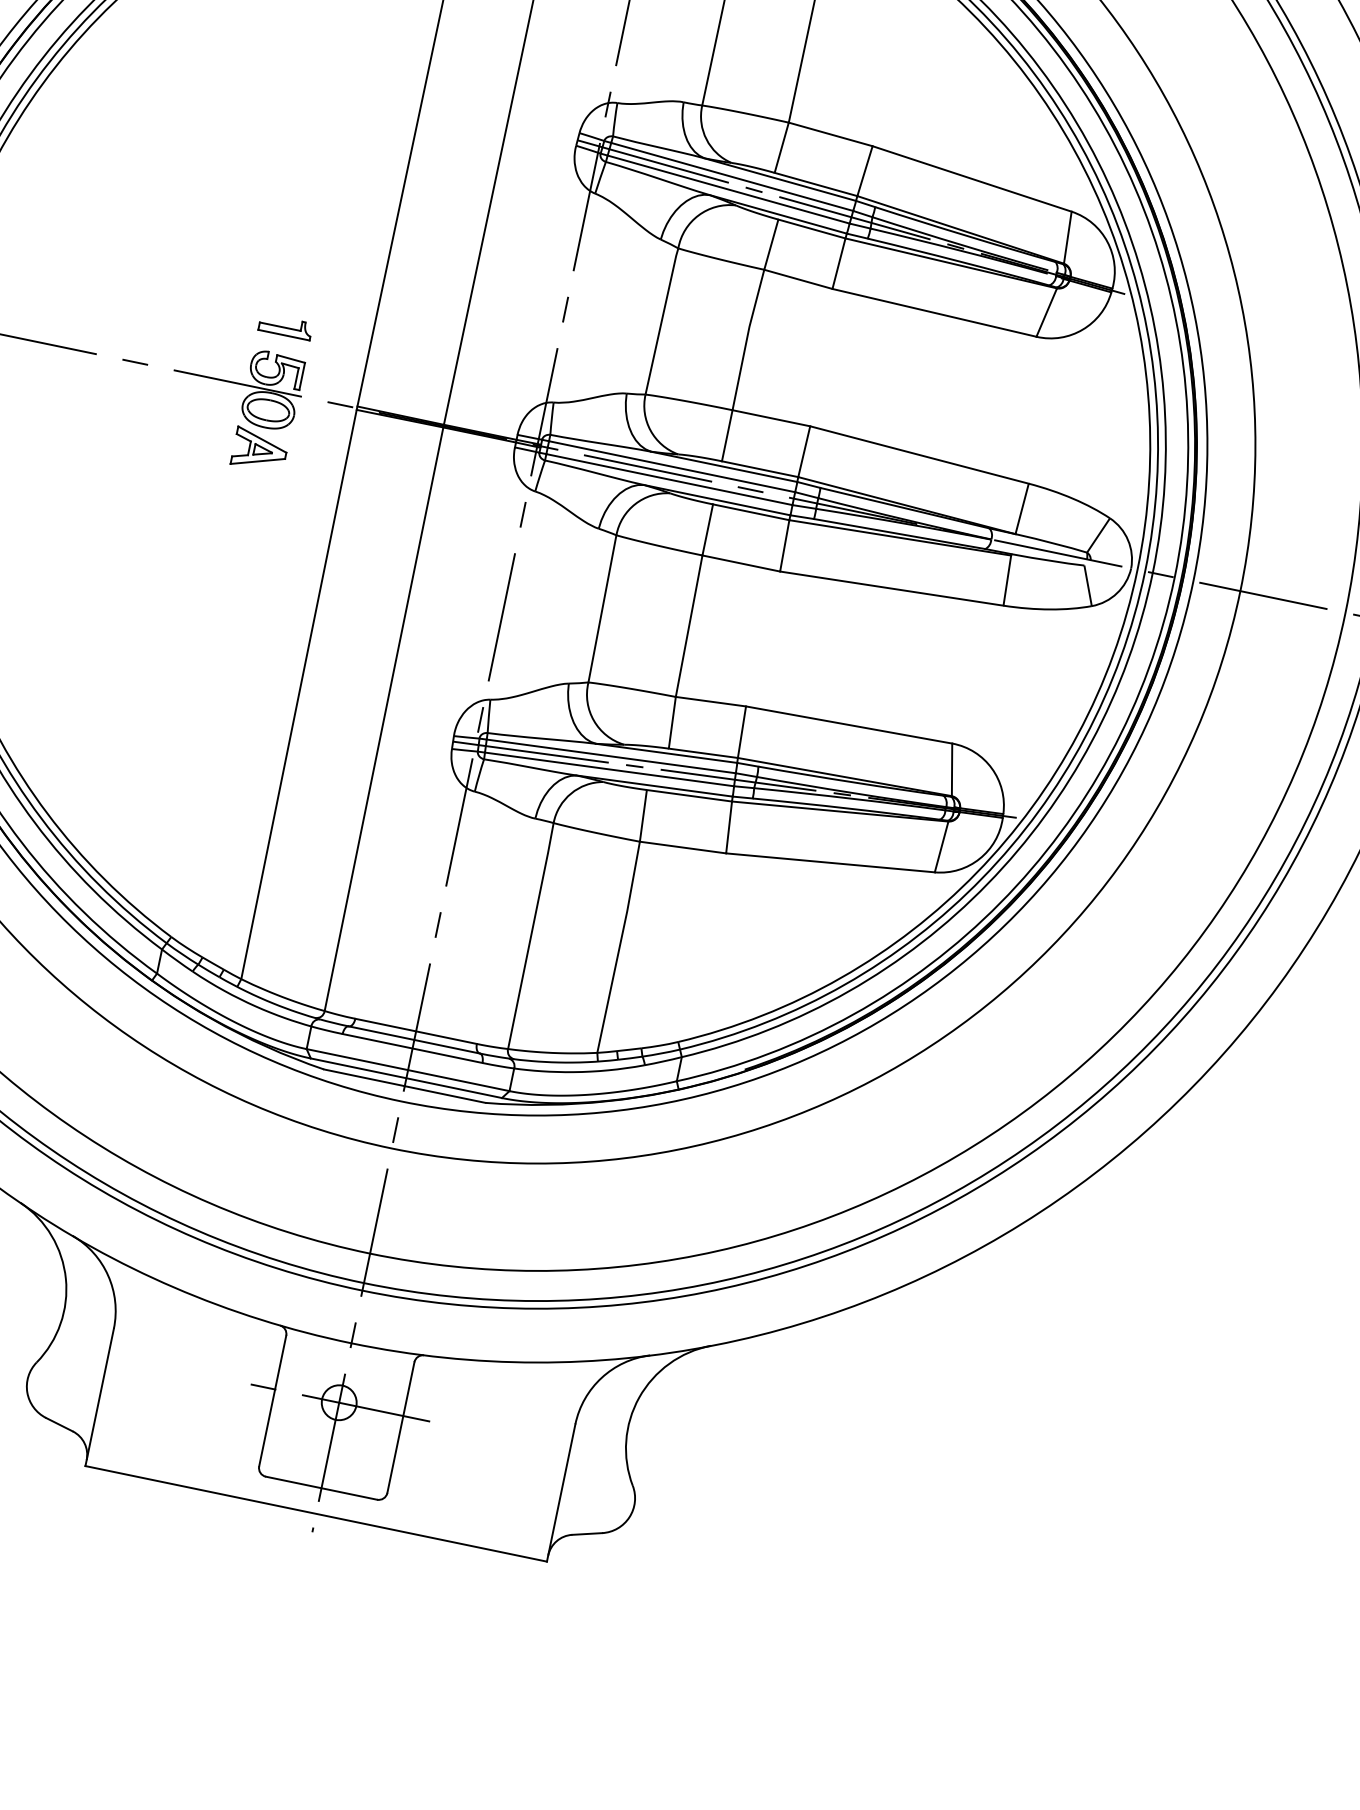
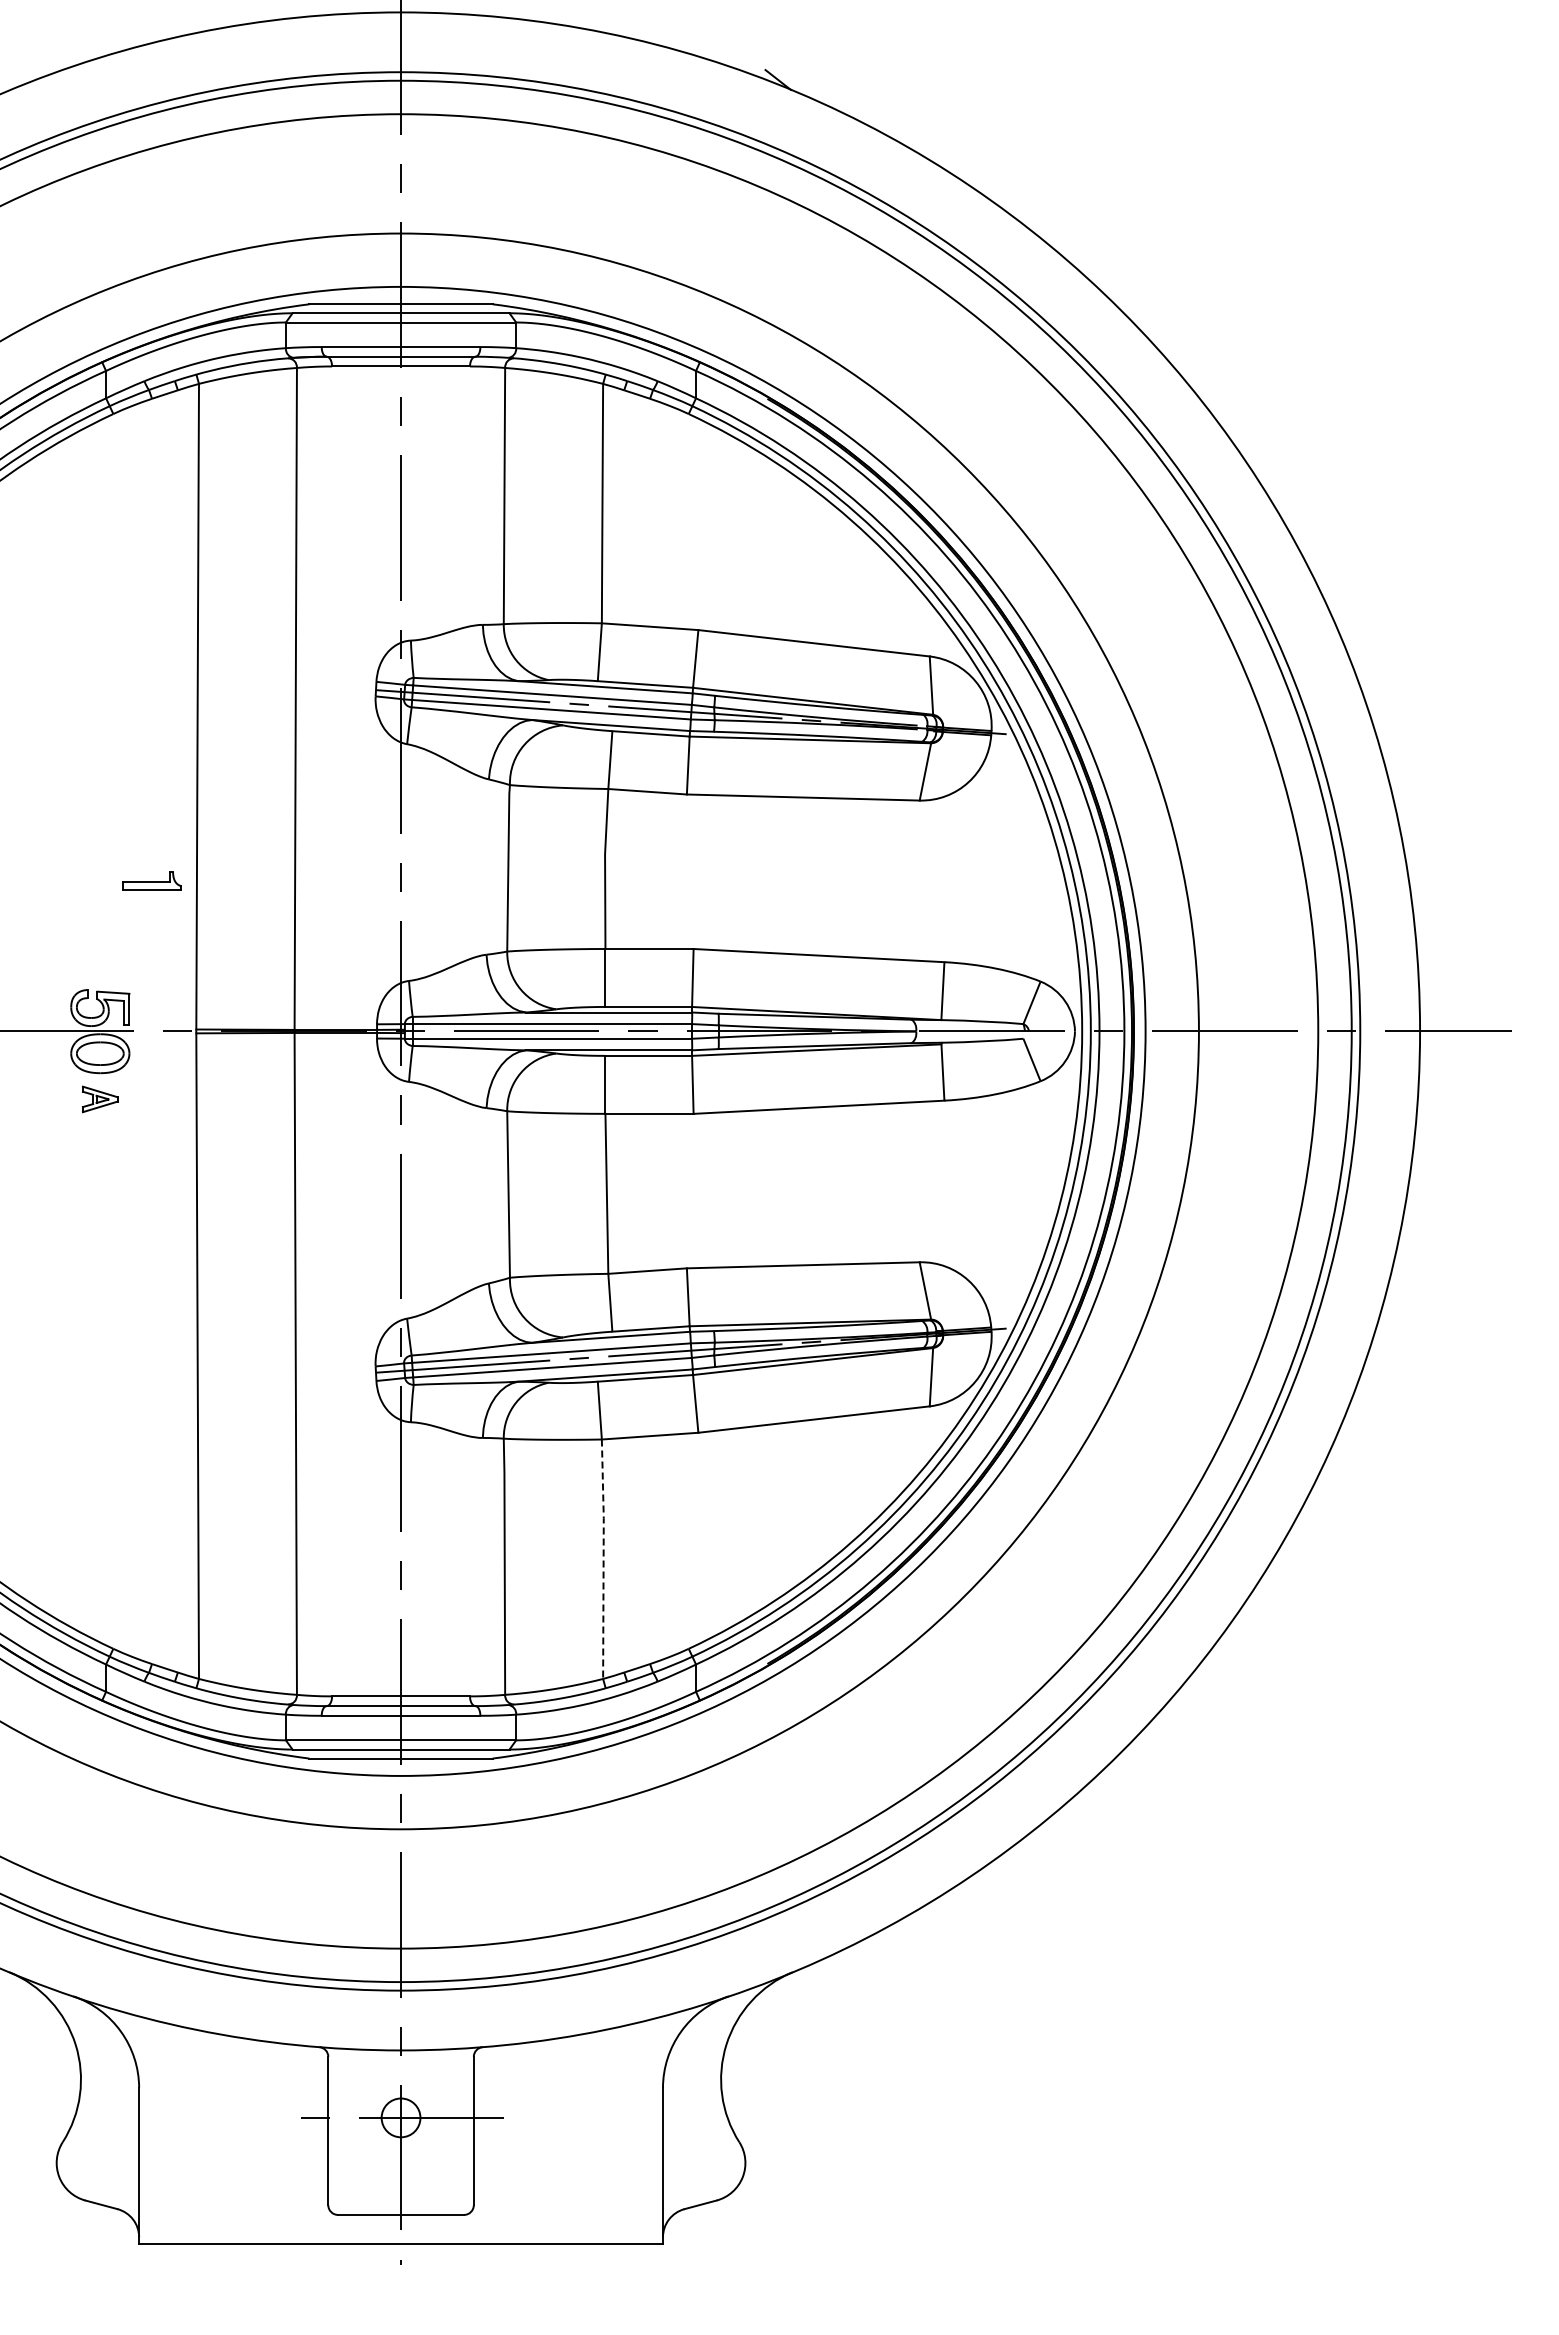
part: (285, 326) -> (151, 880), moved
part: (260, 450) -> (100, 1099), size x0.6
line: (619, 947) -> (603, 1559), solid -> dashed

